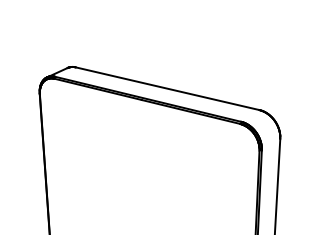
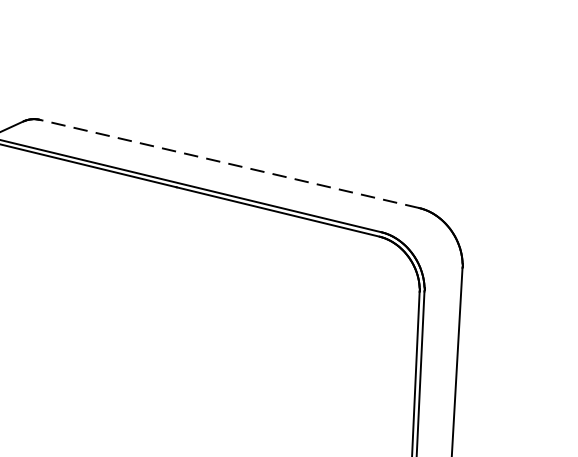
line: (167, 88) -> (229, 163), solid -> dashed

